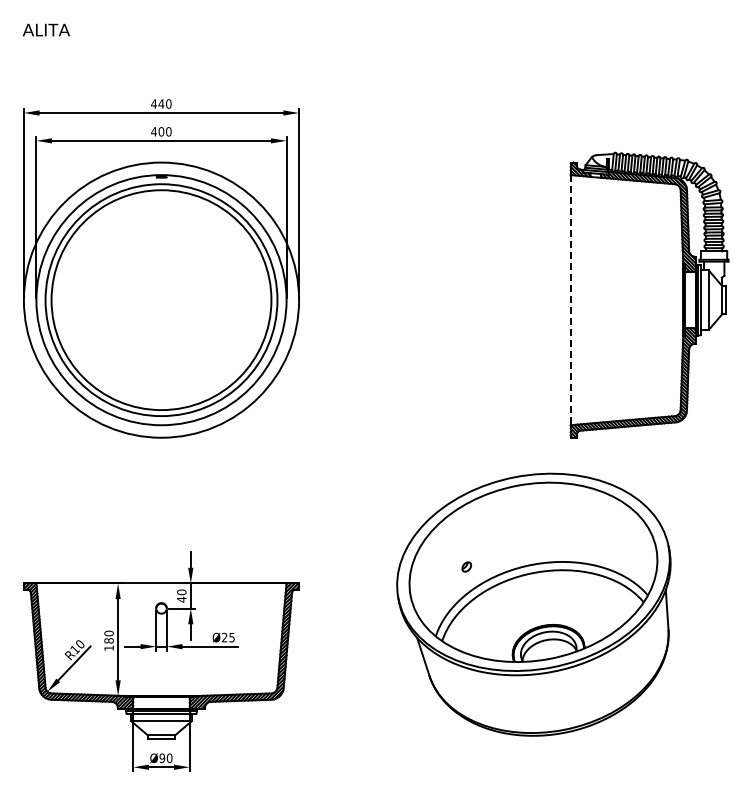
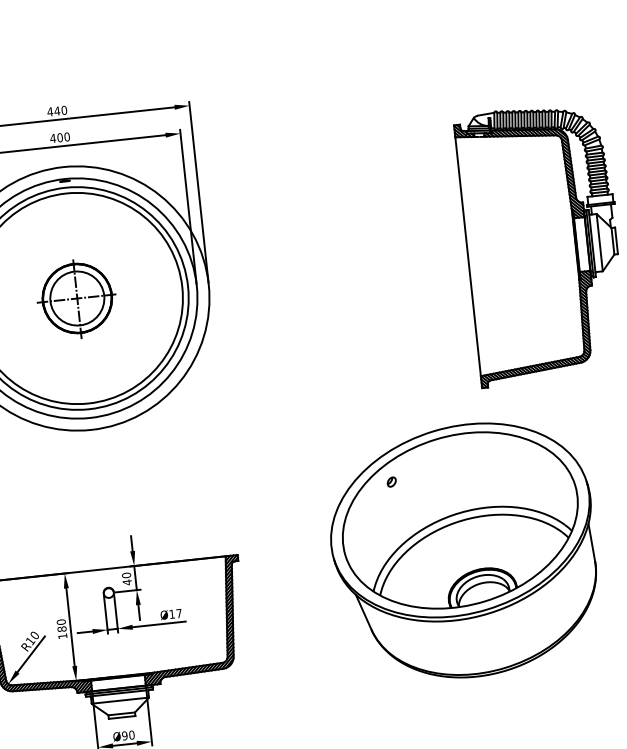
part: (160, 300) -> (76, 298), added
line: (570, 300) -> (467, 257), dashed -> solid
part: (466, 566) -> (391, 481), moved
text: (228, 637) -> (175, 613), Ø25 -> Ø17

